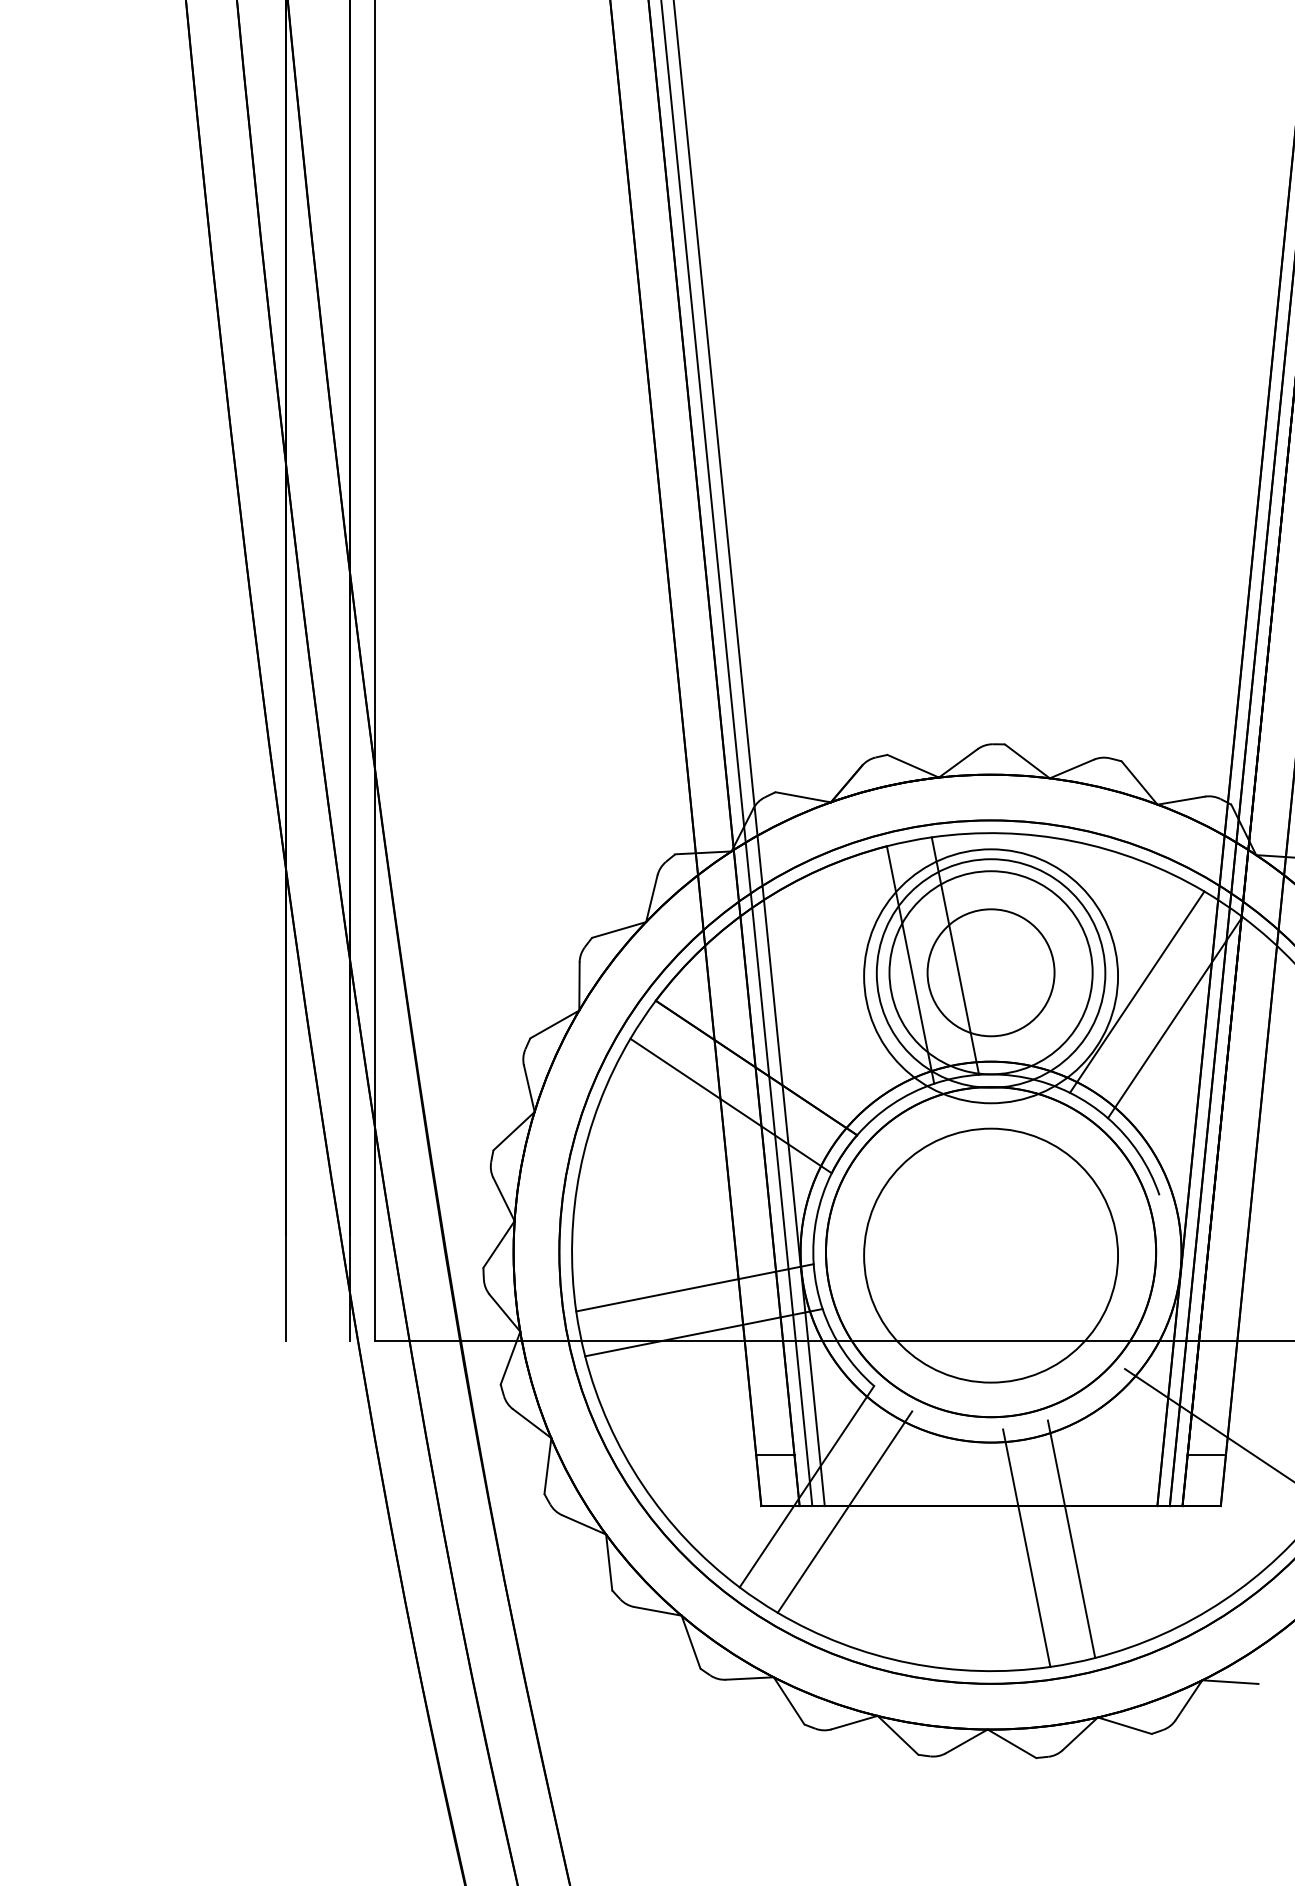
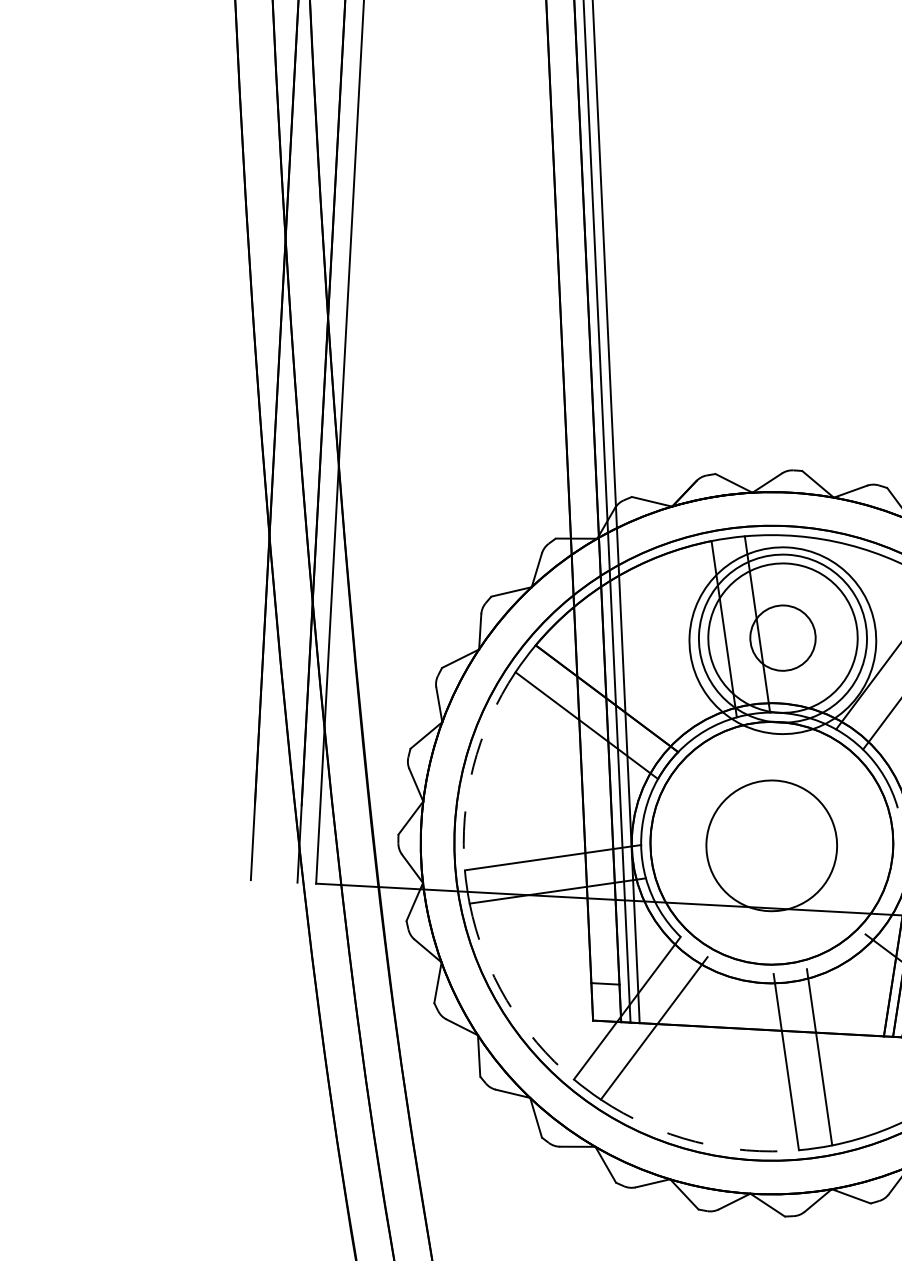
circle: (990, 972) -> (782, 637), size x0.7
arc: (580, 1170) -> (473, 766), solid -> dashed
circle: (991, 1255) -> (772, 845), size x0.7
arc: (642, 1485) -> (506, 1000), solid -> dashed
arc: (909, 1663) -> (695, 1142), solid -> dashed

